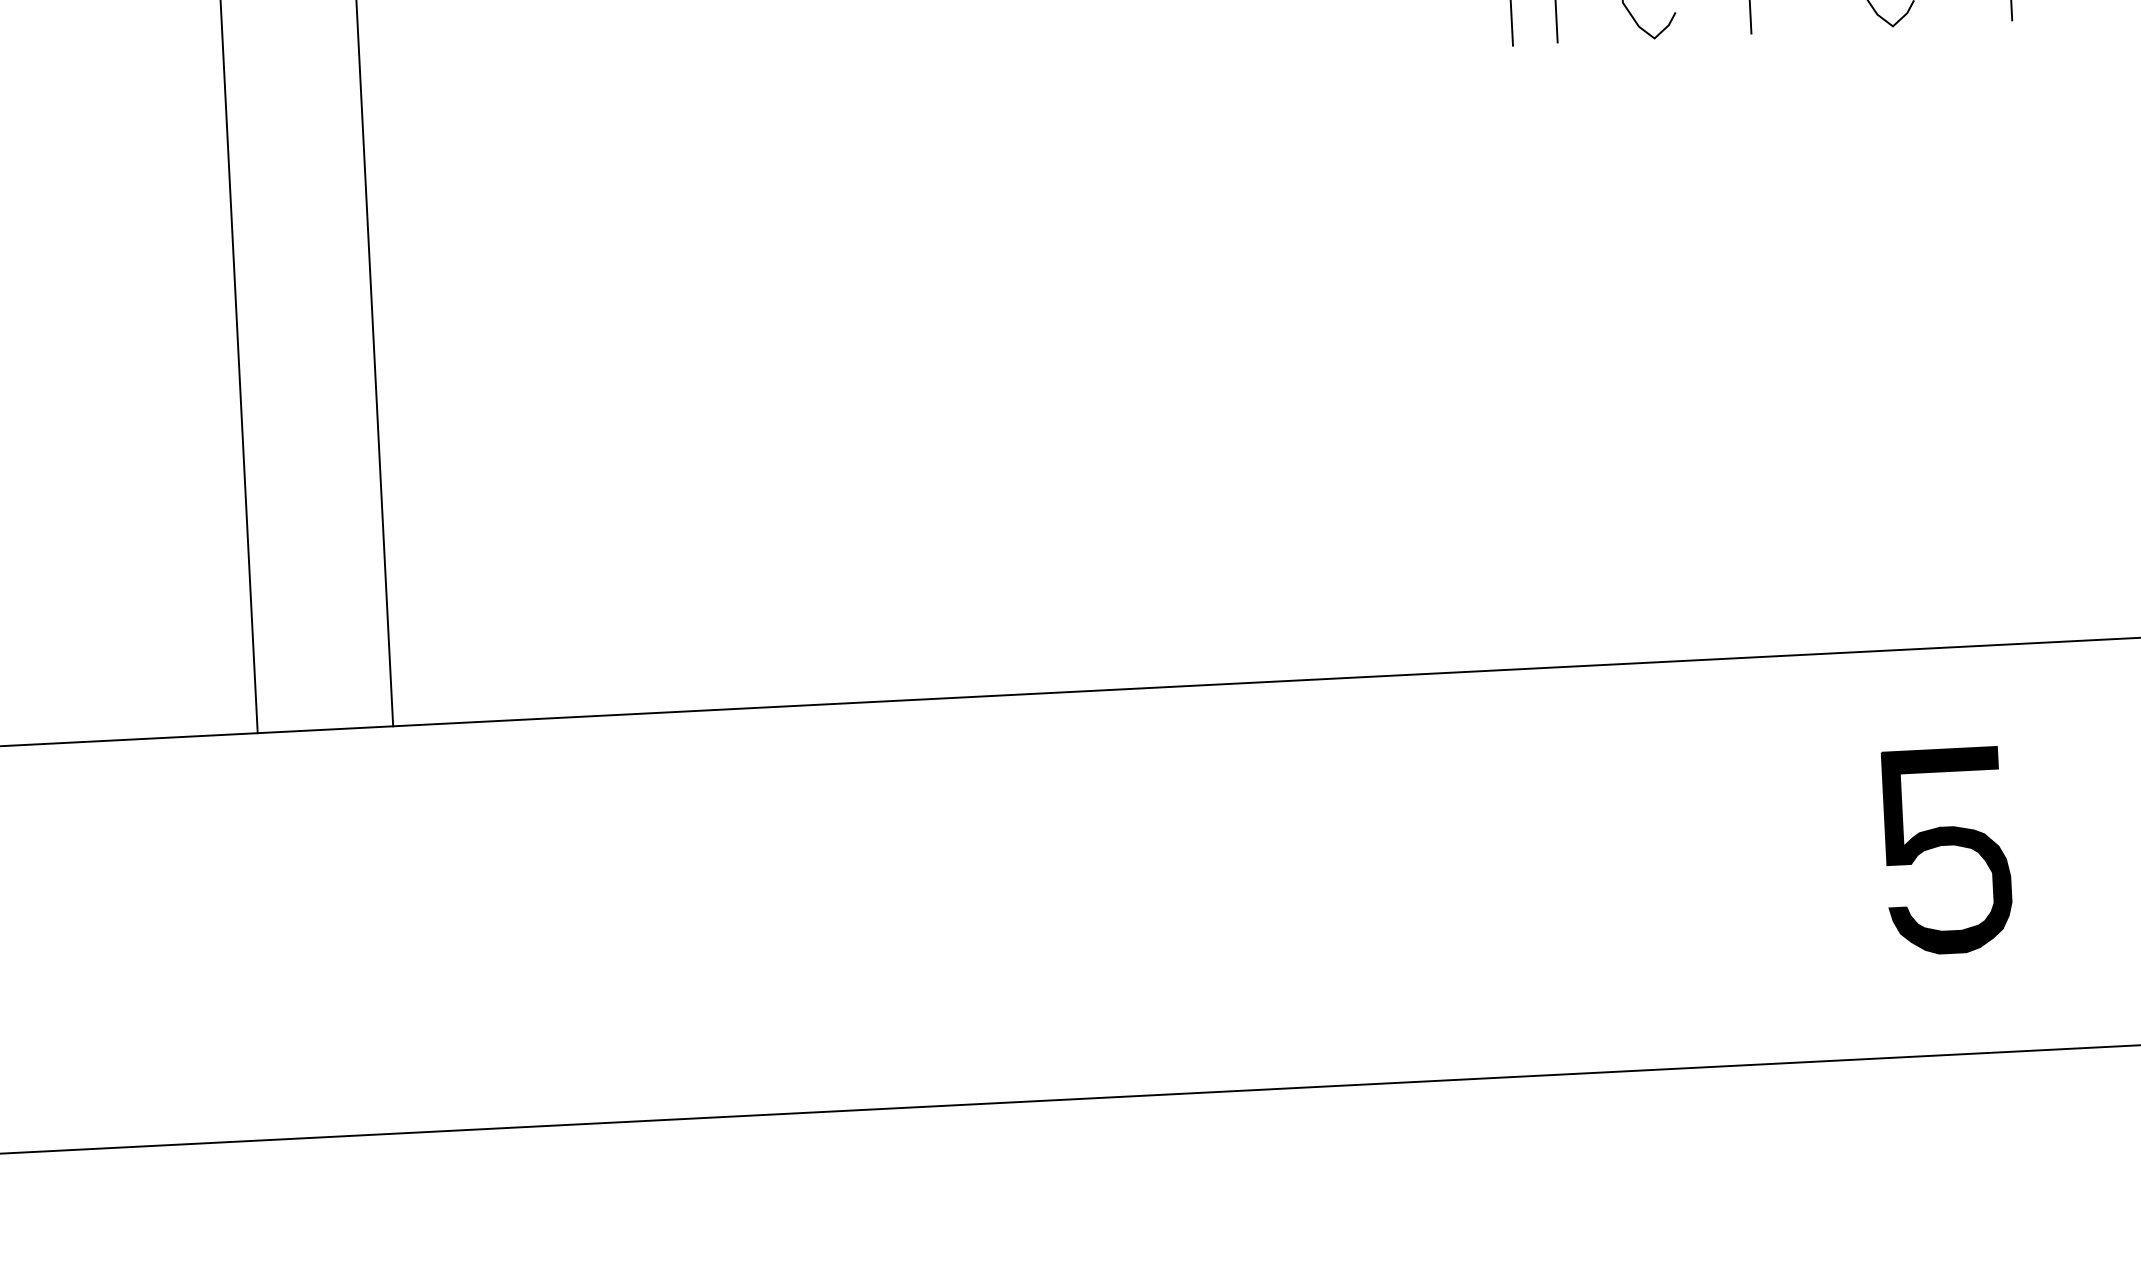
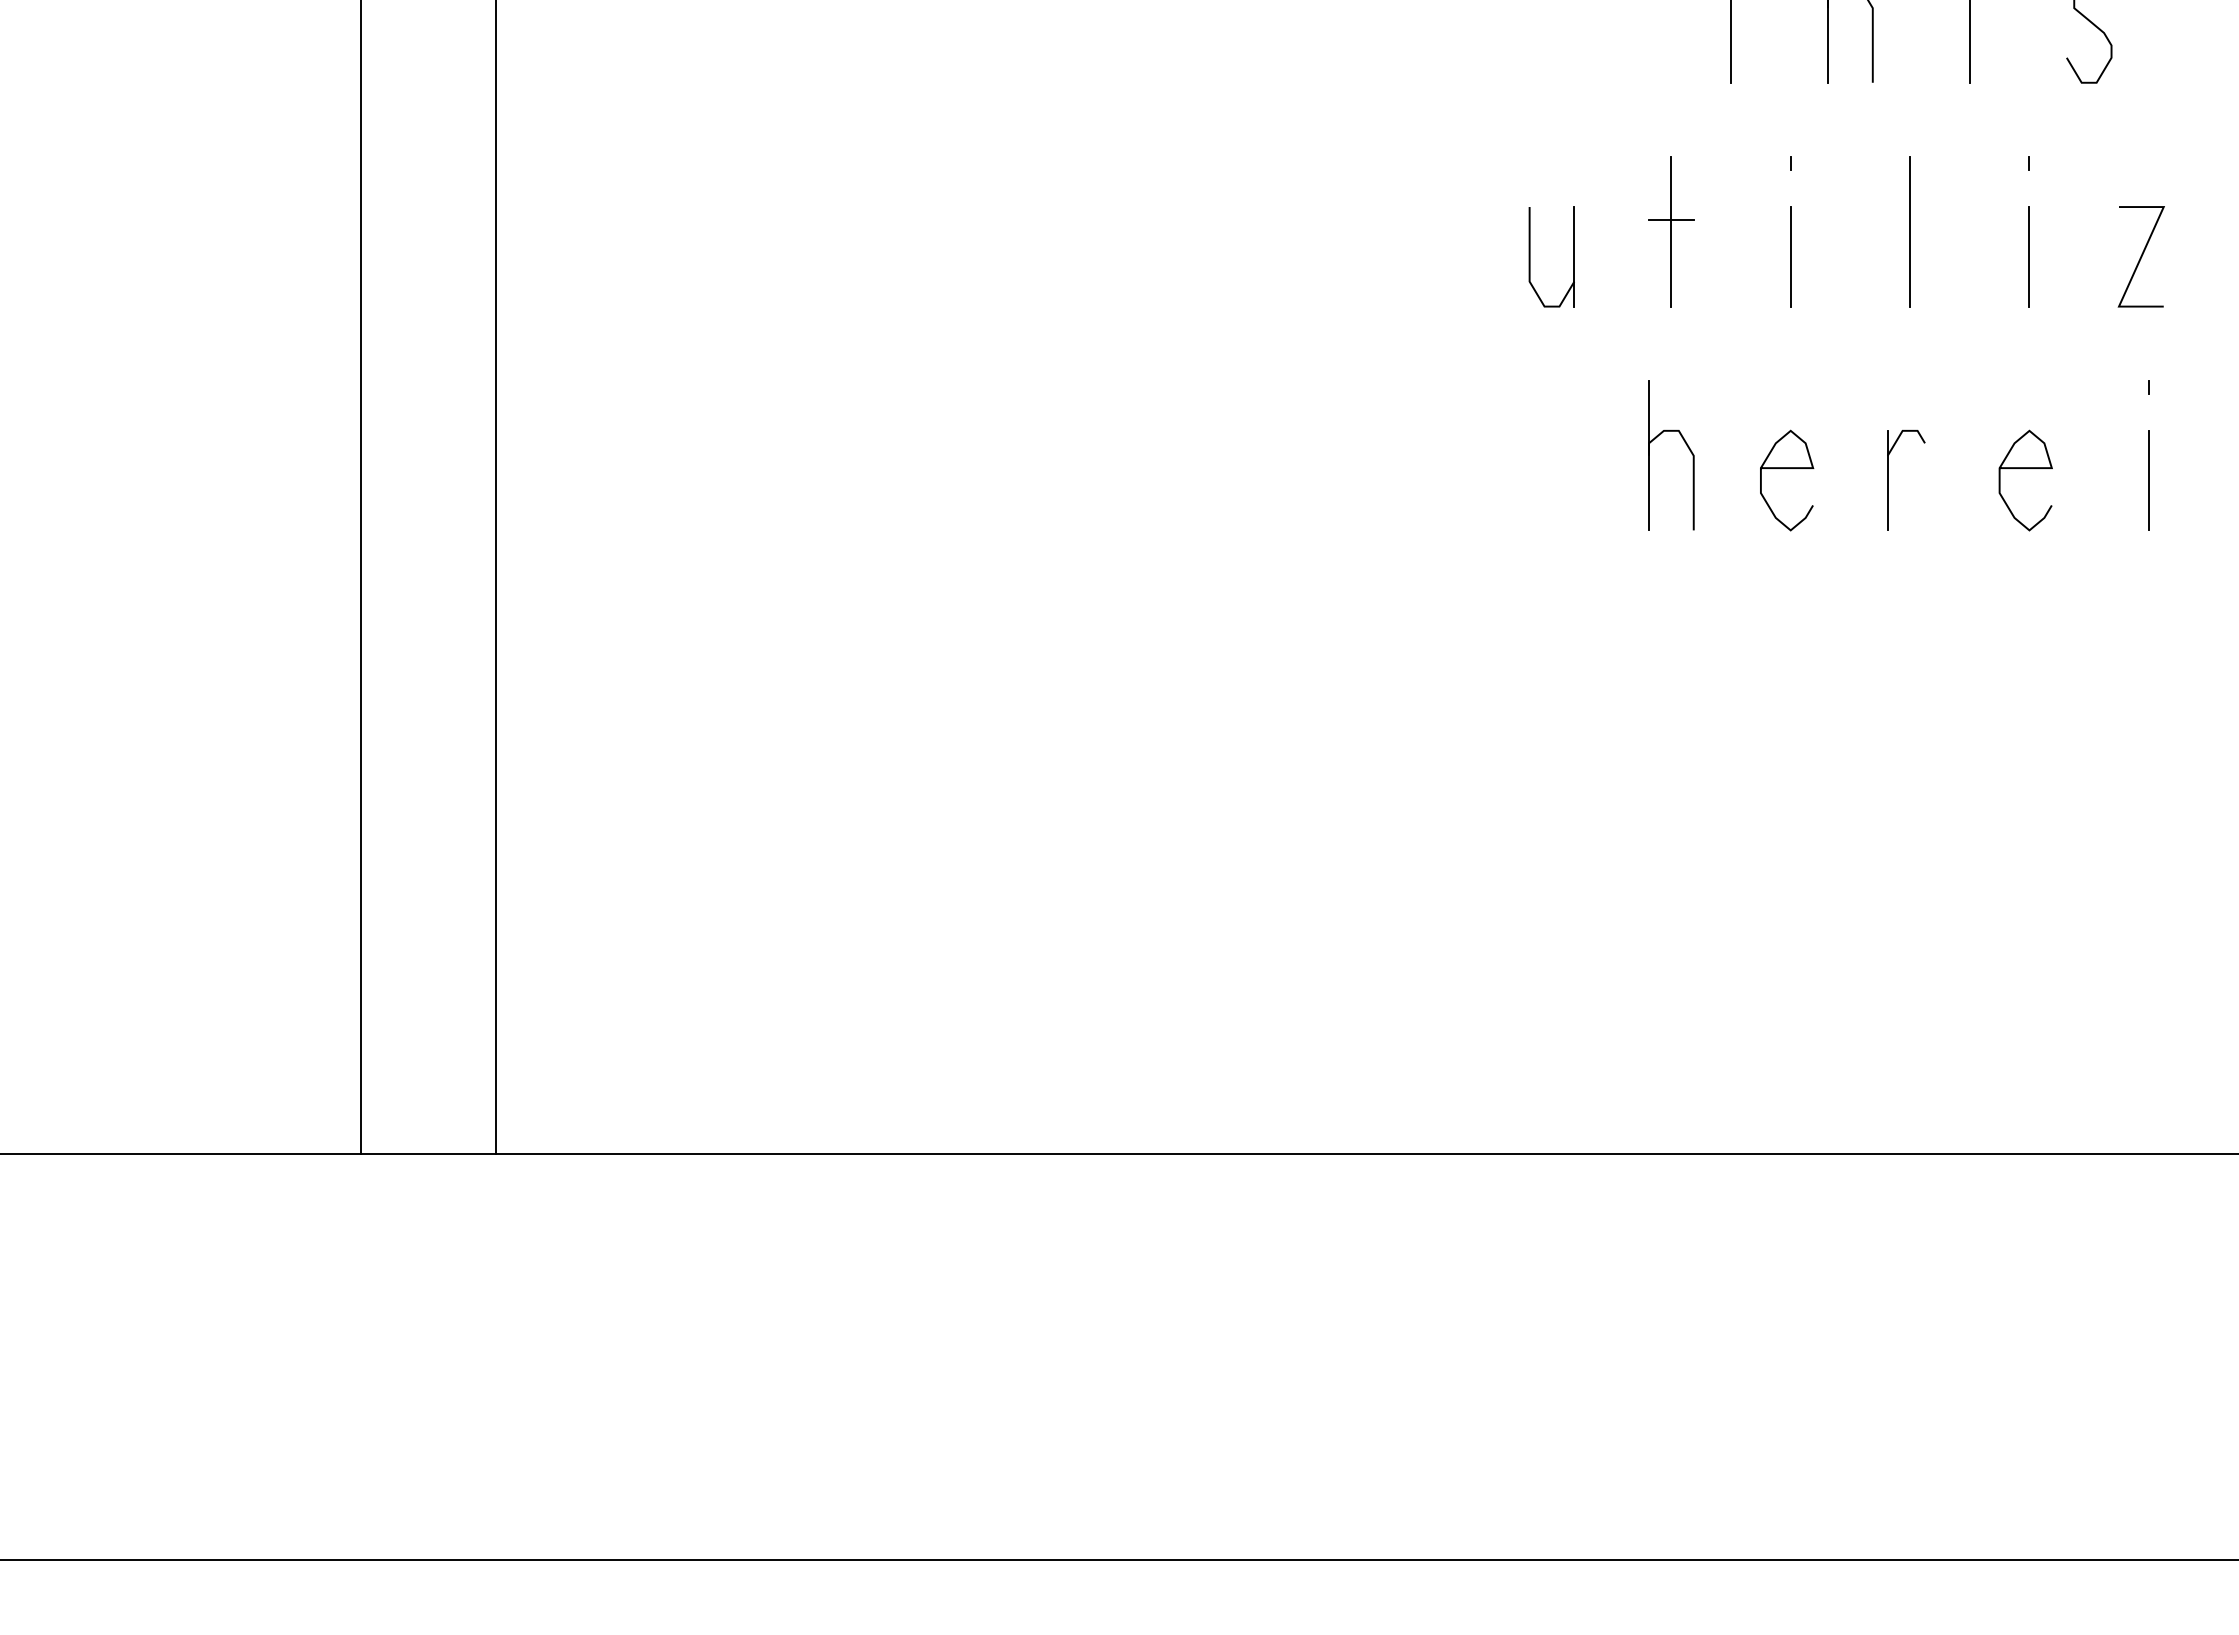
part: (1947, 850) -> (2042, 1356), removed

